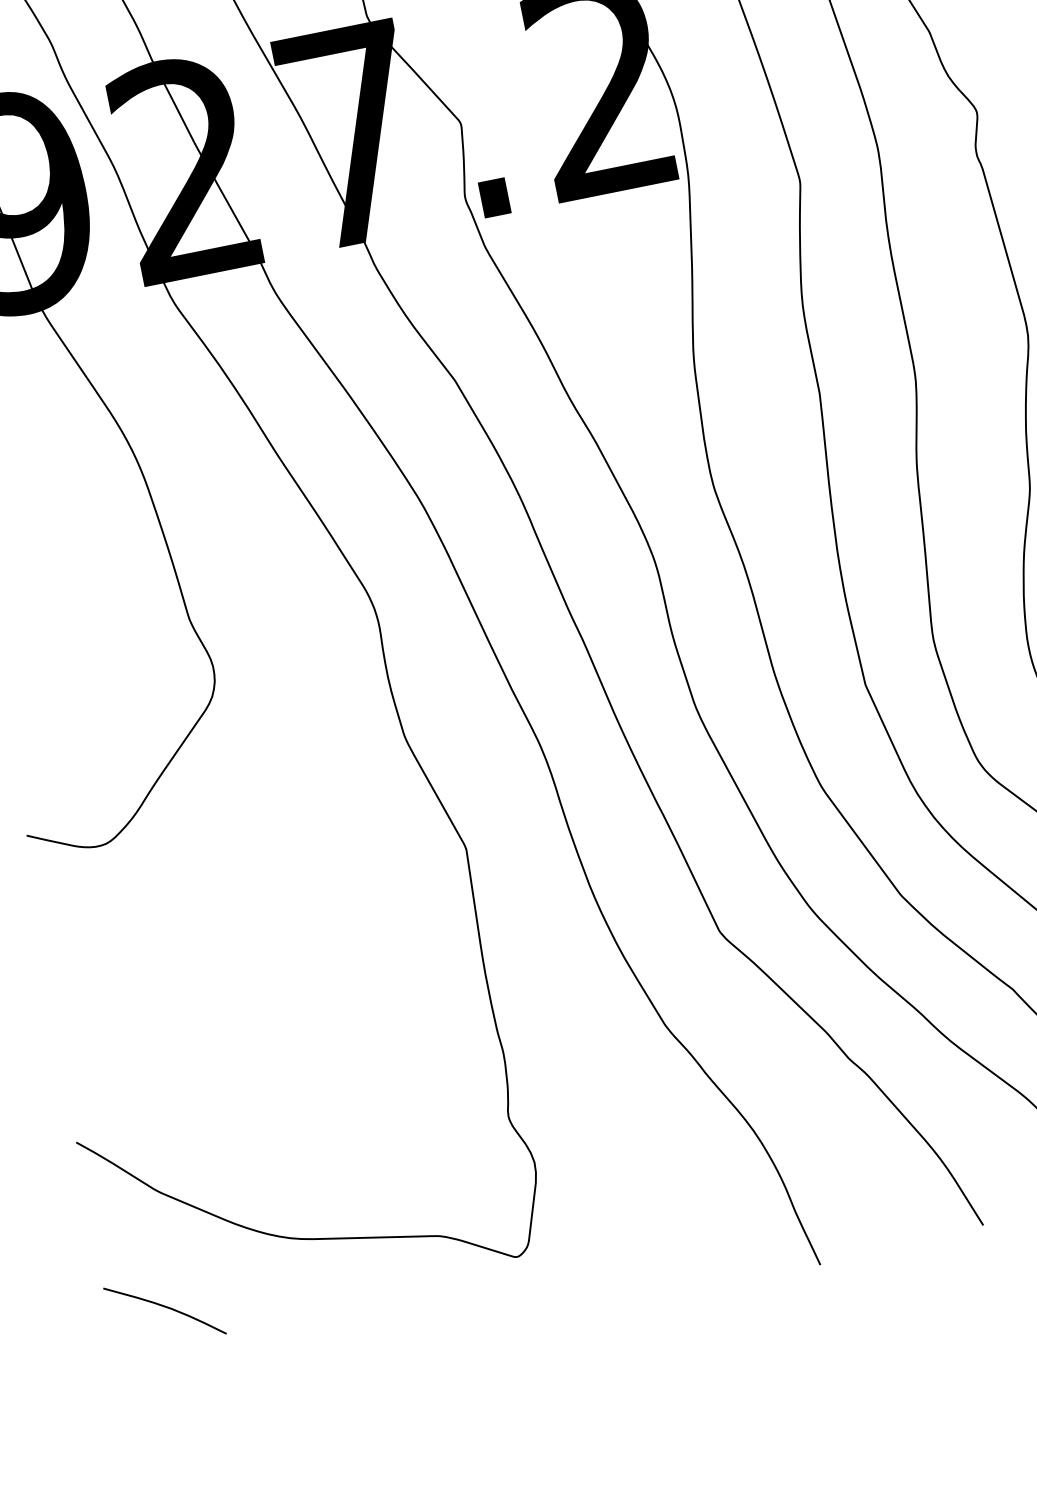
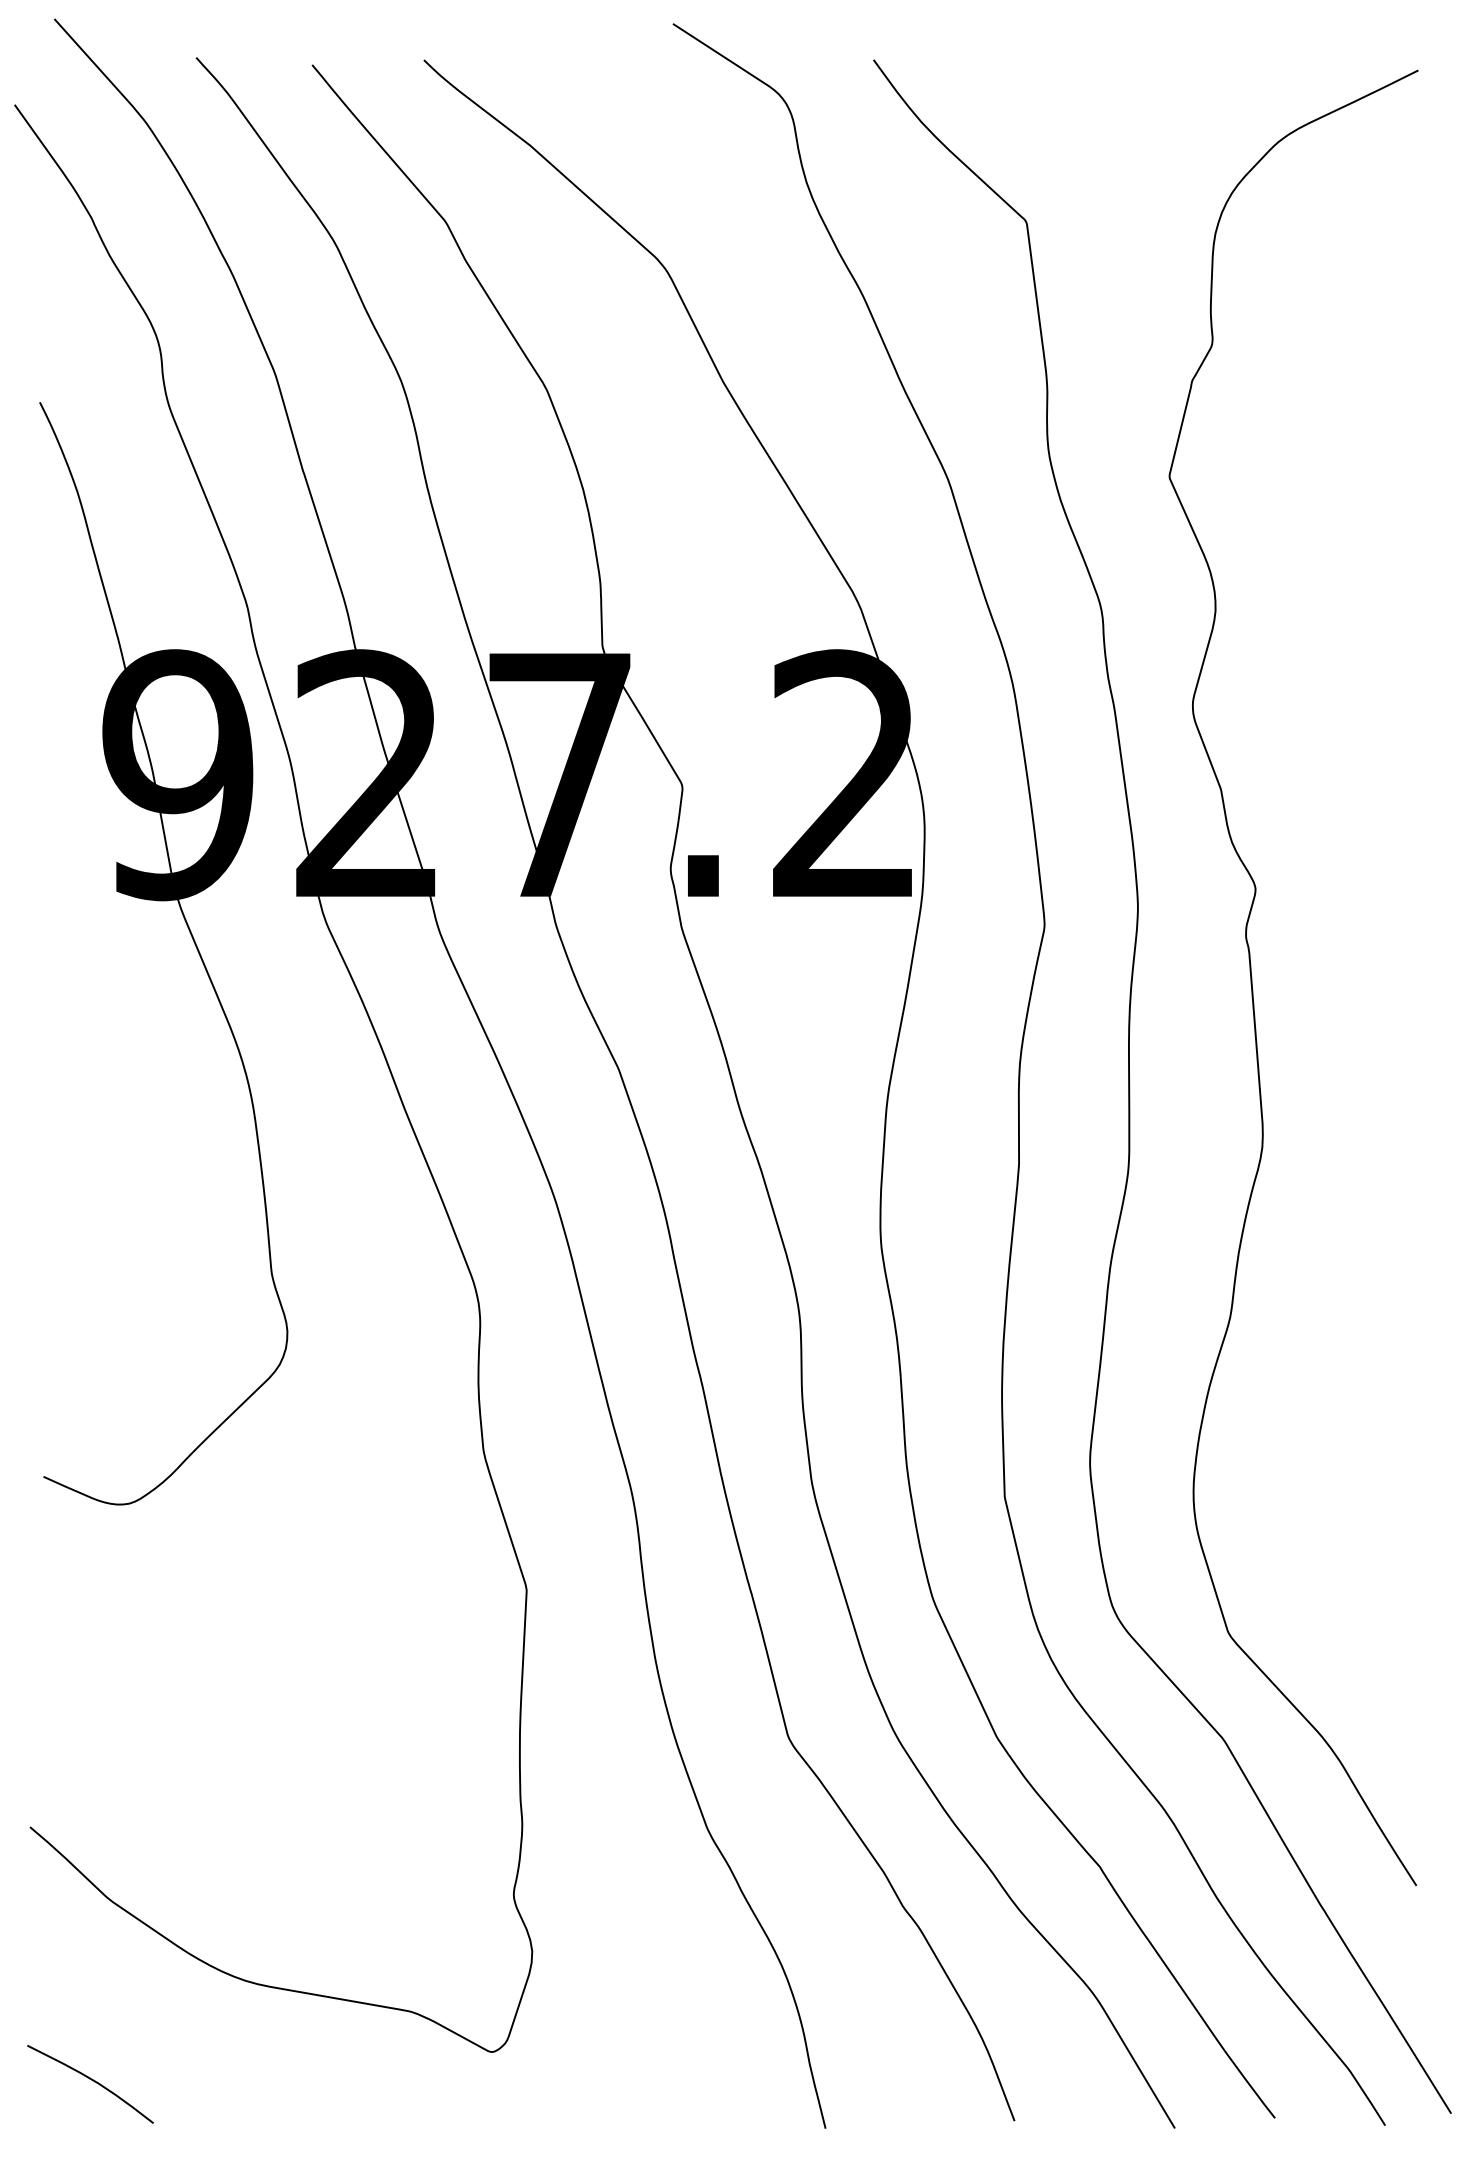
curve: (166, 1308) -> (92, 2081), moved

